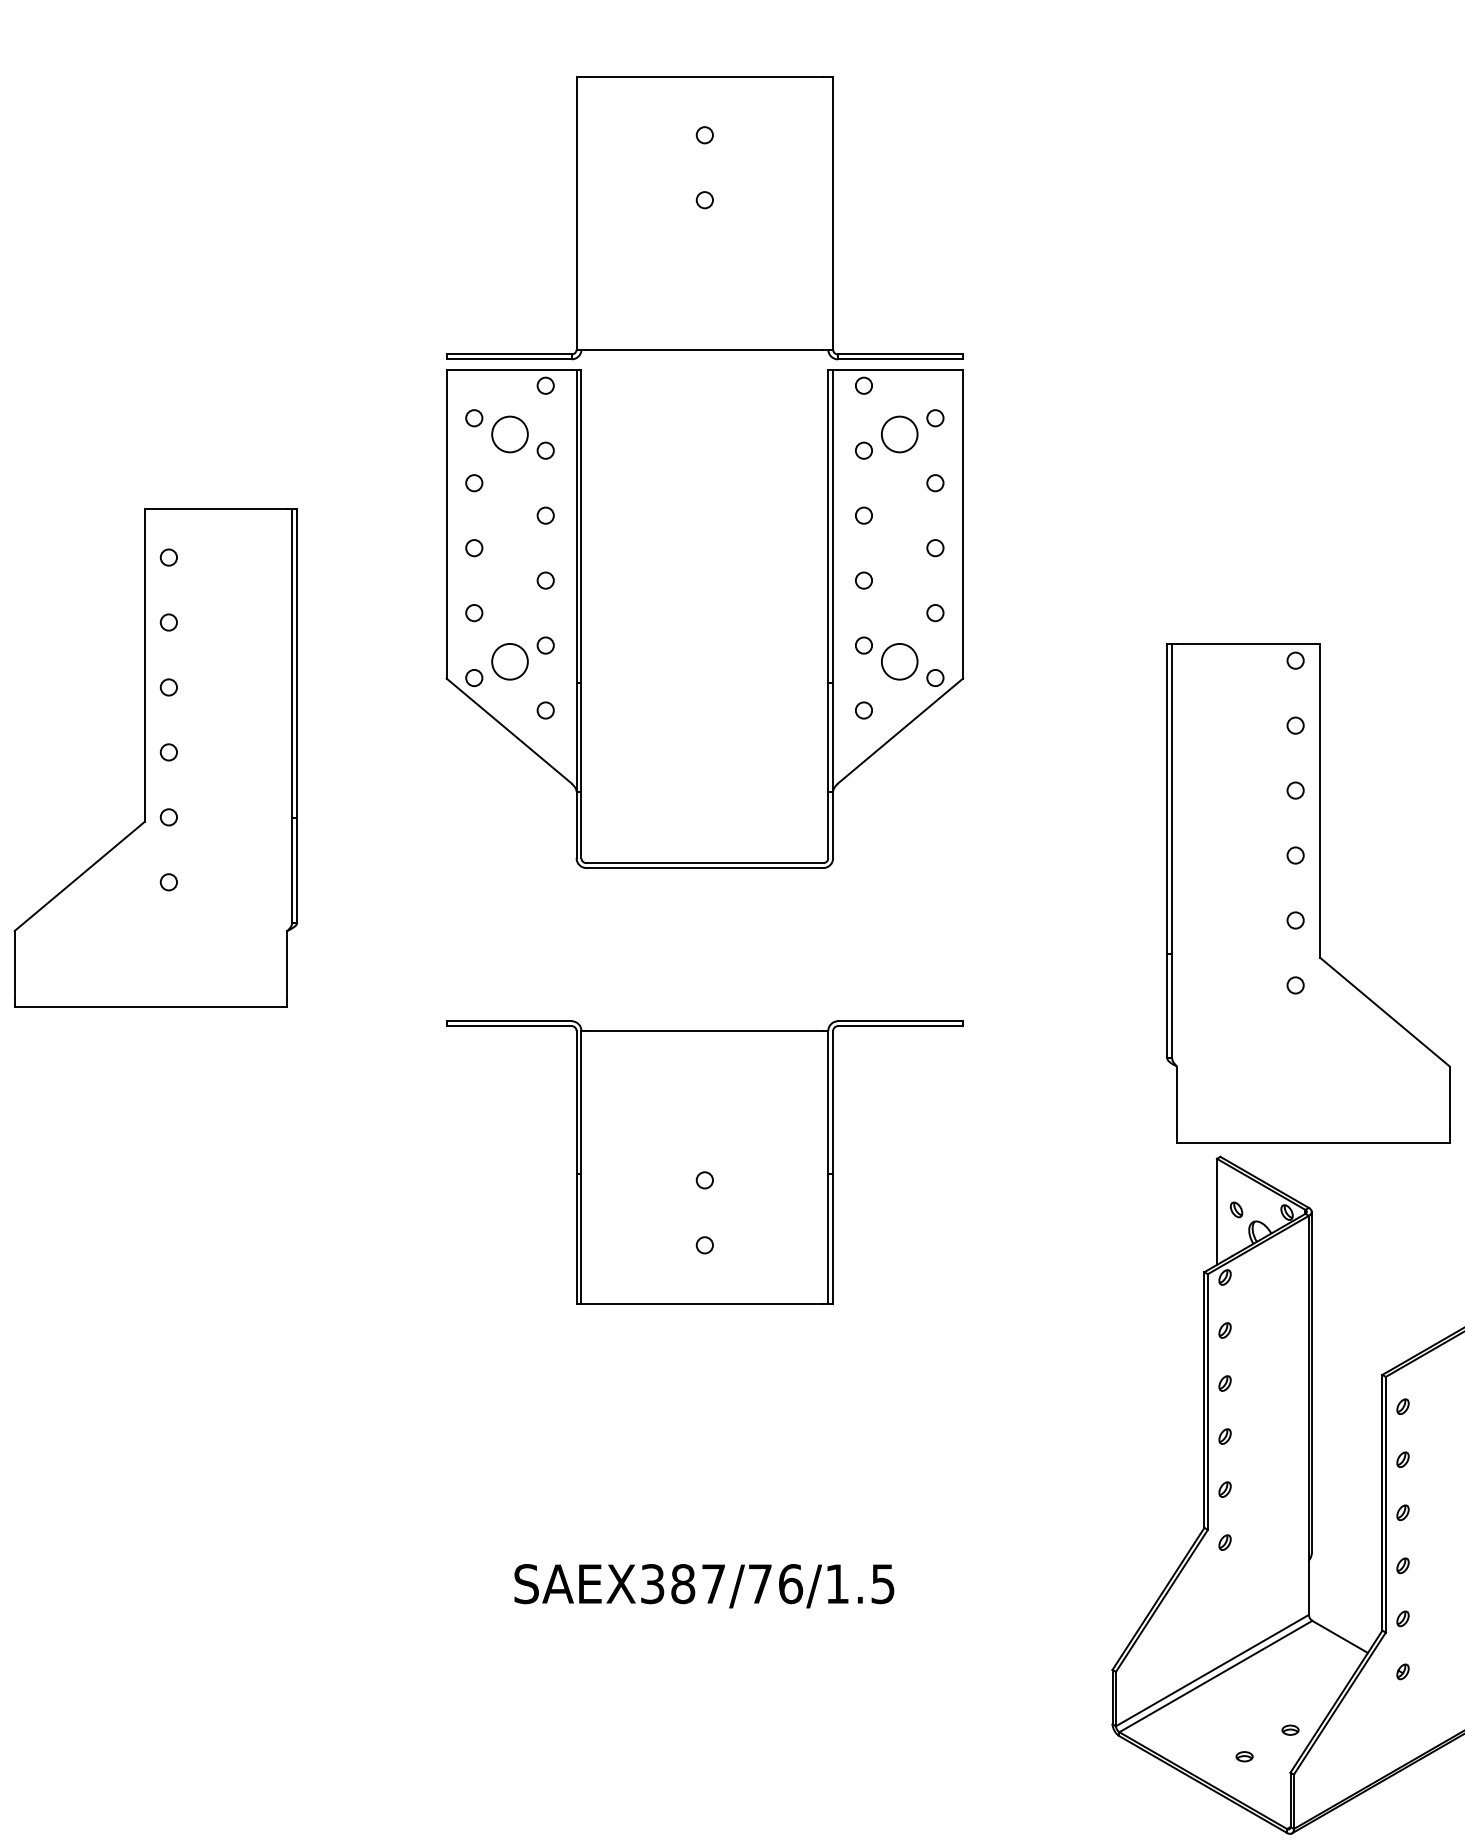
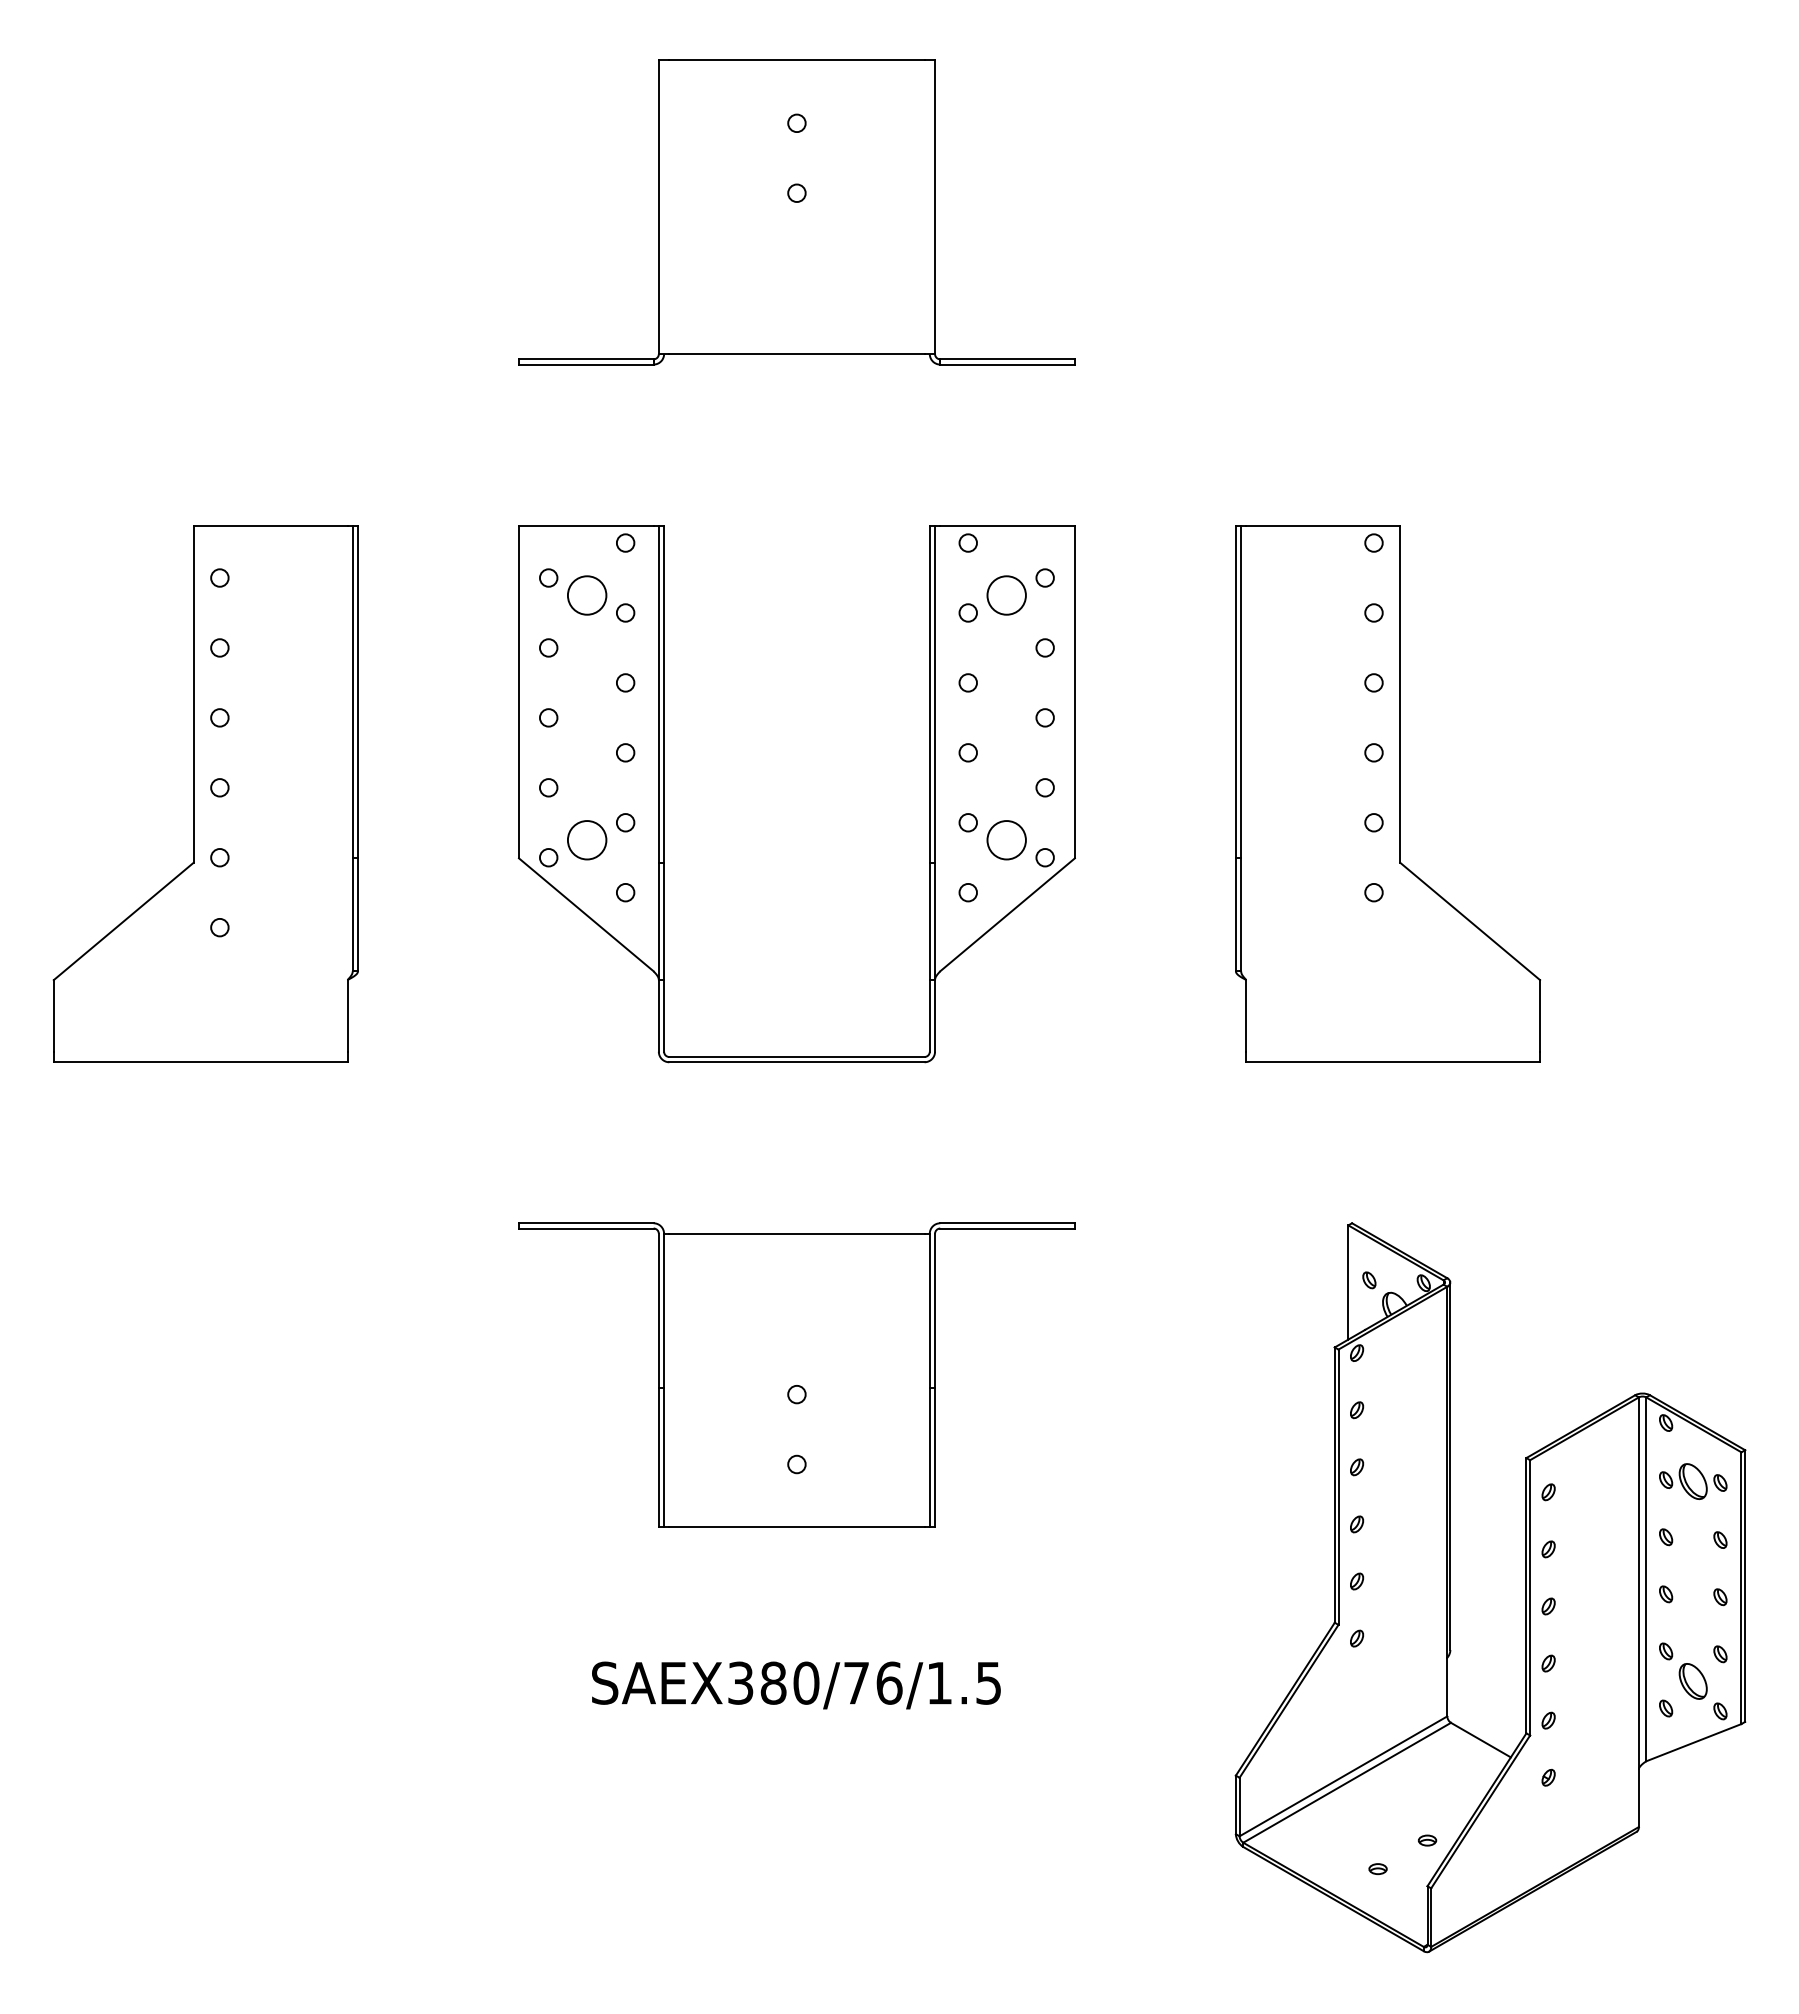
part: (581, 619) -> (664, 794), moved
part: (1308, 893) -> (1387, 793), moved
part: (704, 1161) -> (796, 1374), moved
text: (713, 1583) -> (806, 1682), SAEX387/76/1.5 -> SAEX380/76/1.5

